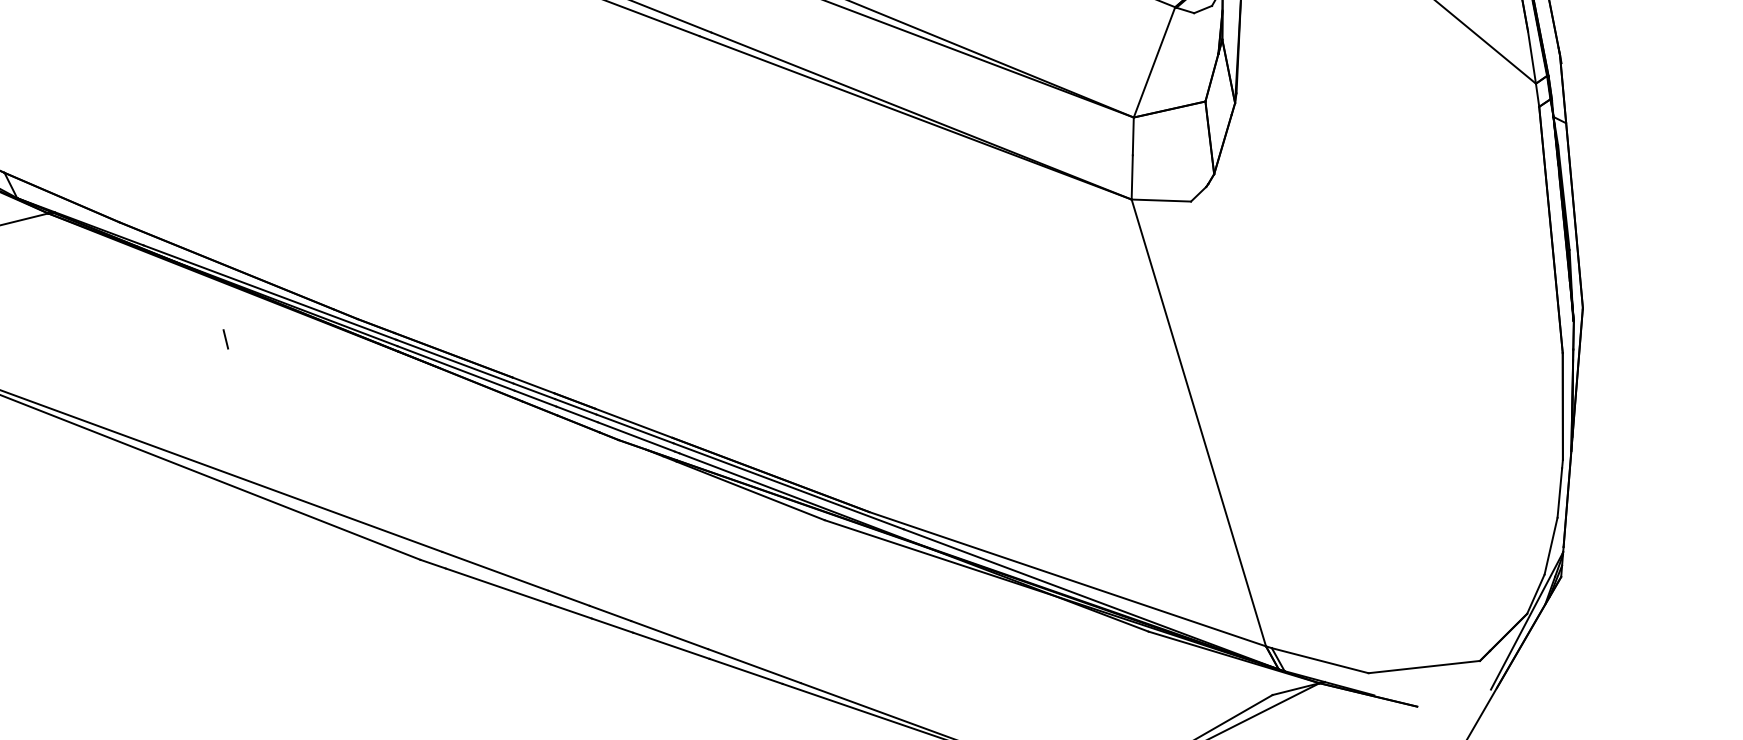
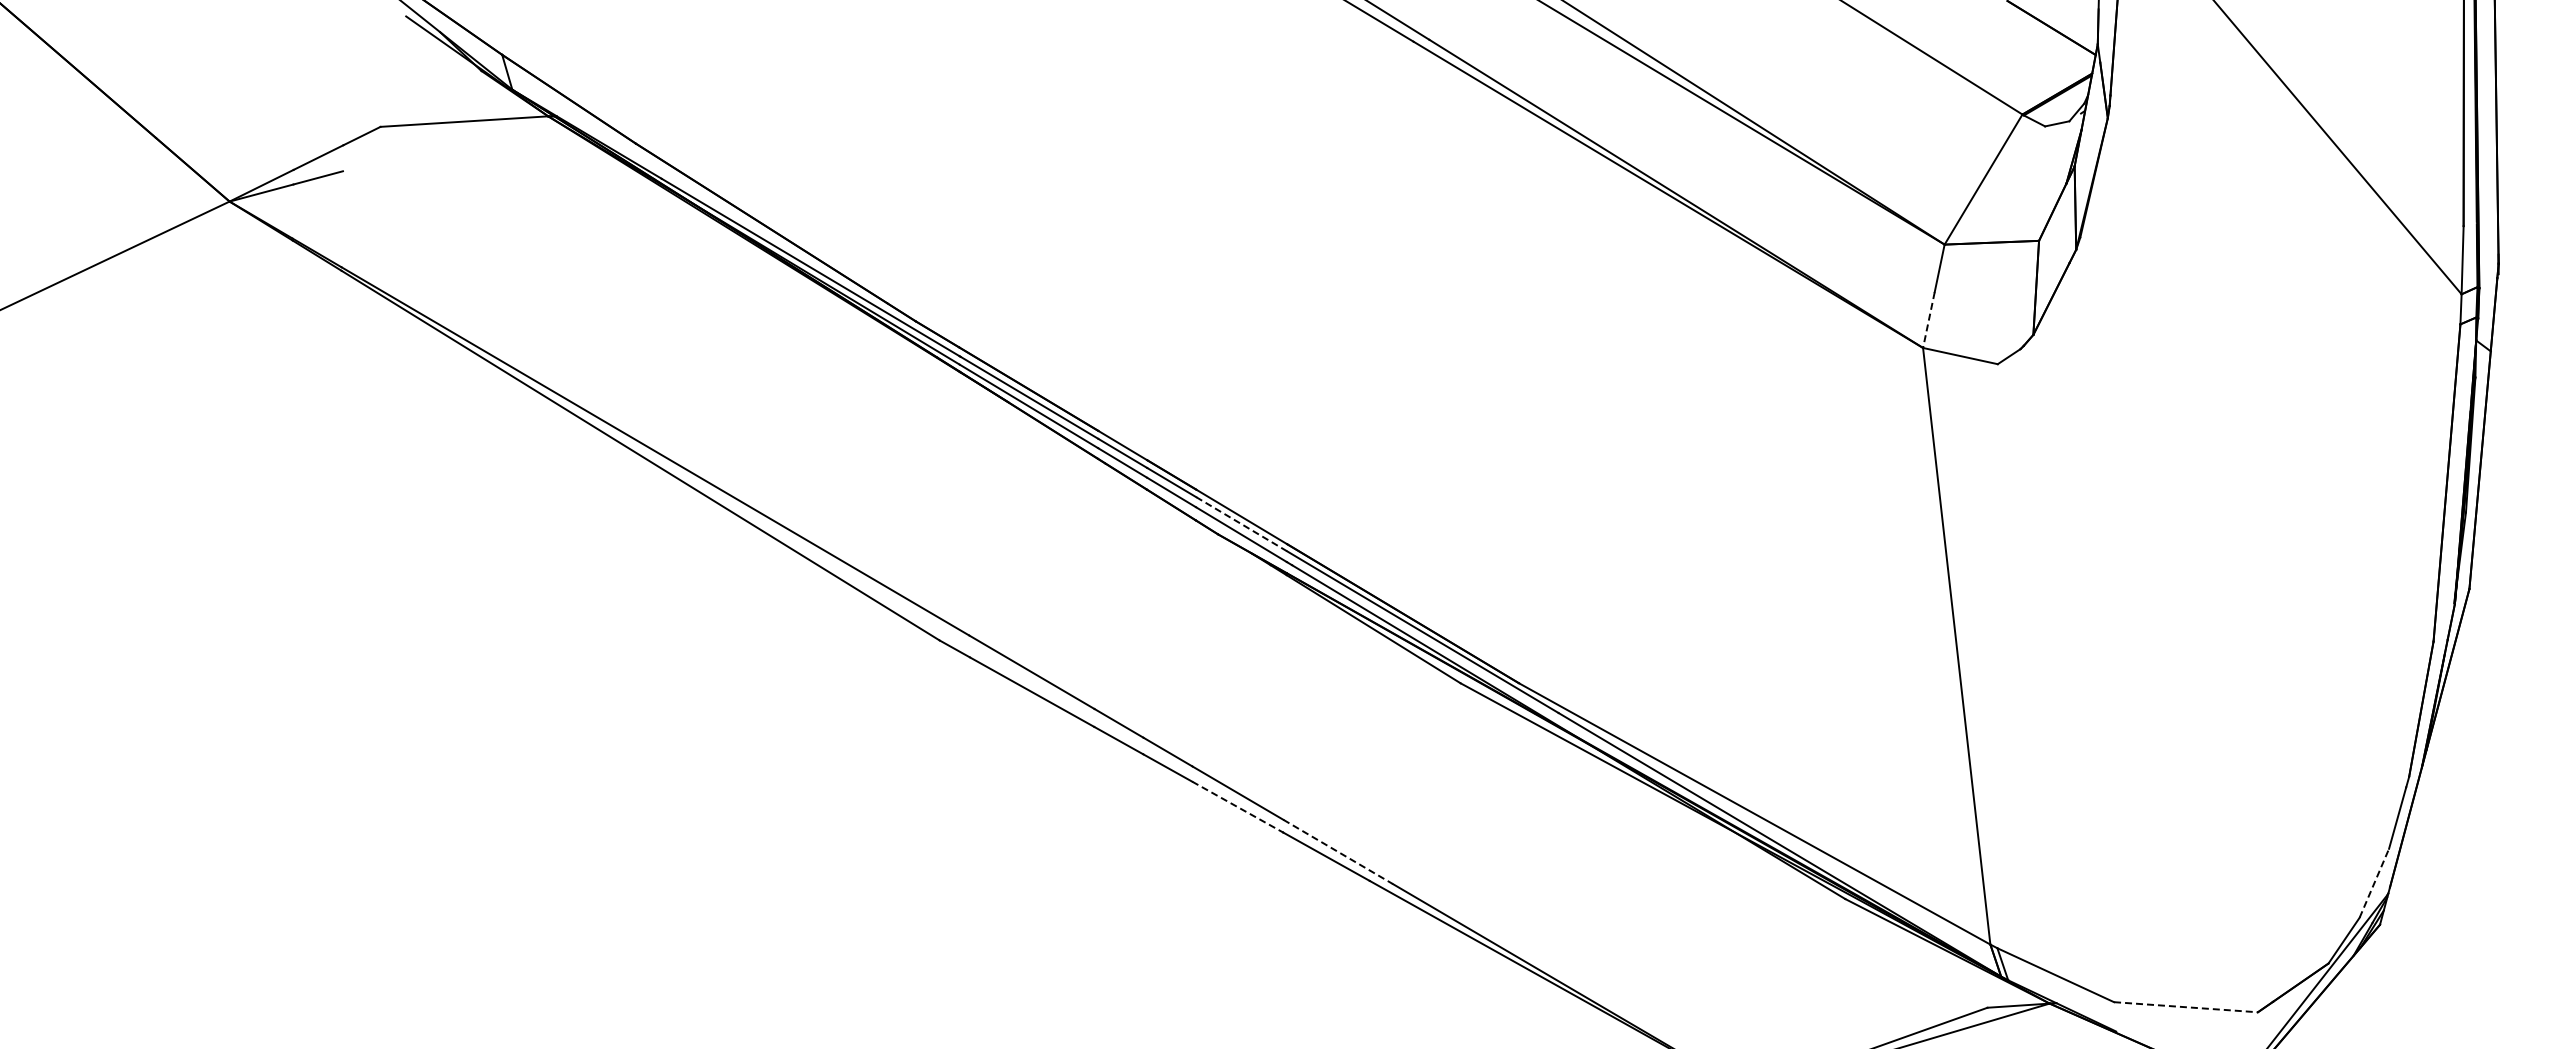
line: (1131, 177) -> (1928, 320), solid -> dashed
line: (225, 339) -> (743, 316), removed
line: (635, 429) -> (1241, 524), solid -> dashed
line: (1551, 545) -> (2374, 882), solid -> dashed
line: (672, 646) -> (1238, 807), solid -> dashed
line: (754, 665) -> (1338, 851), solid -> dashed
line: (1424, 667) -> (2186, 1007), solid -> dashed

